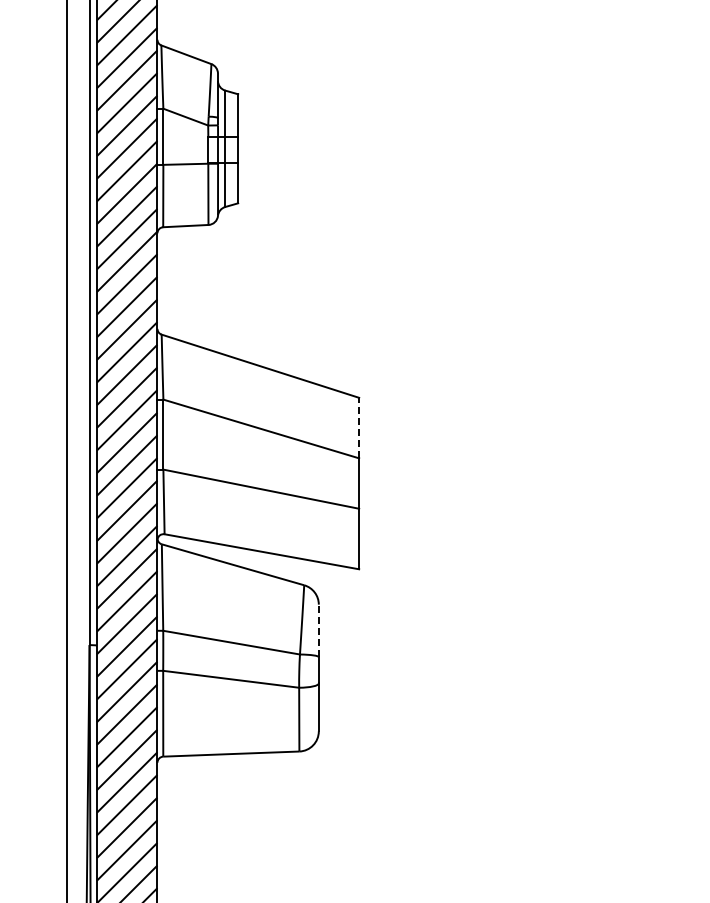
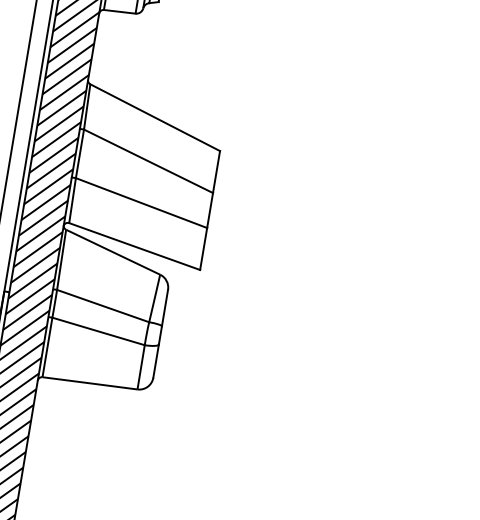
line: (359, 427) -> (216, 171), dashed -> solid
line: (318, 630) -> (164, 307), dashed -> solid

